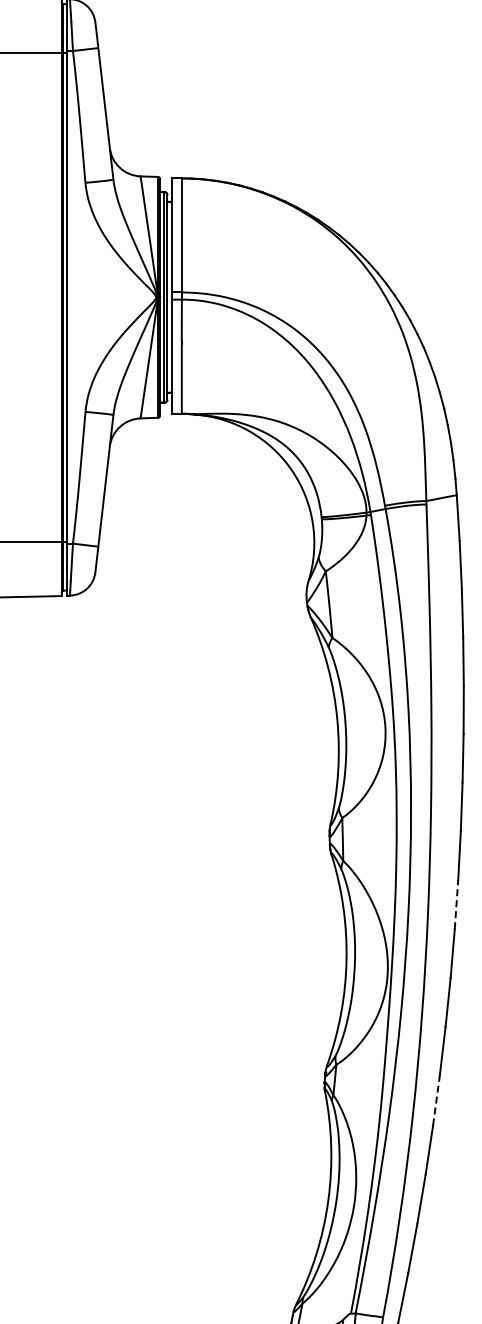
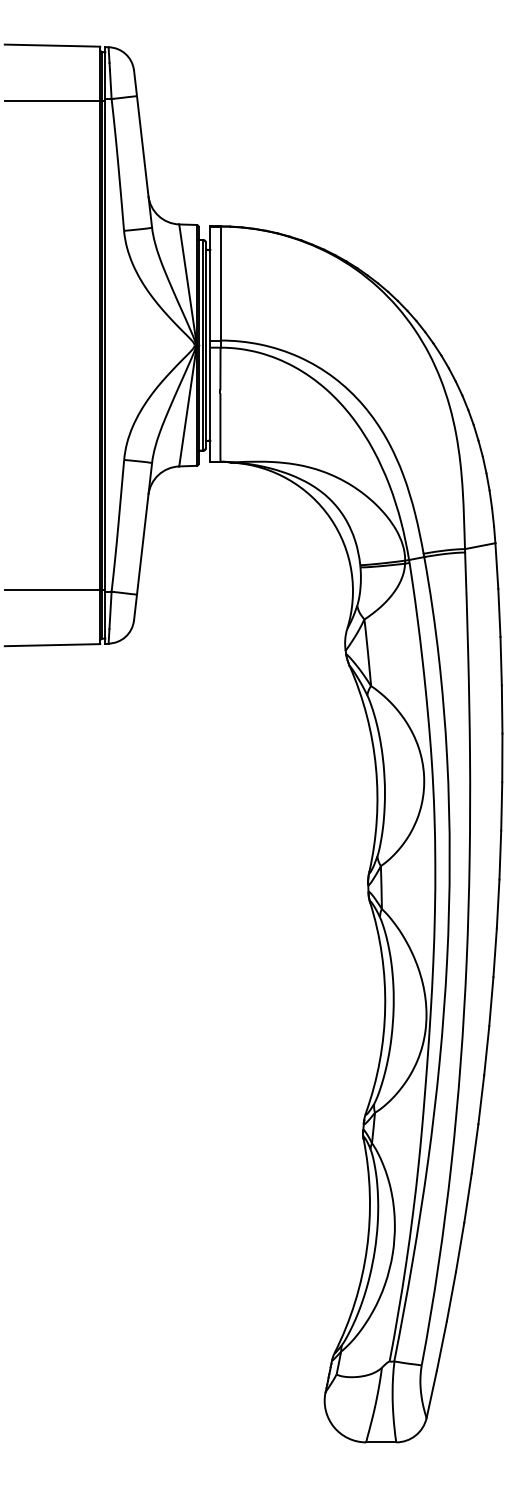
line: (456, 904) -> (495, 952), dashed -> solid
line: (436, 1100) -> (475, 1148), dashed -> solid

